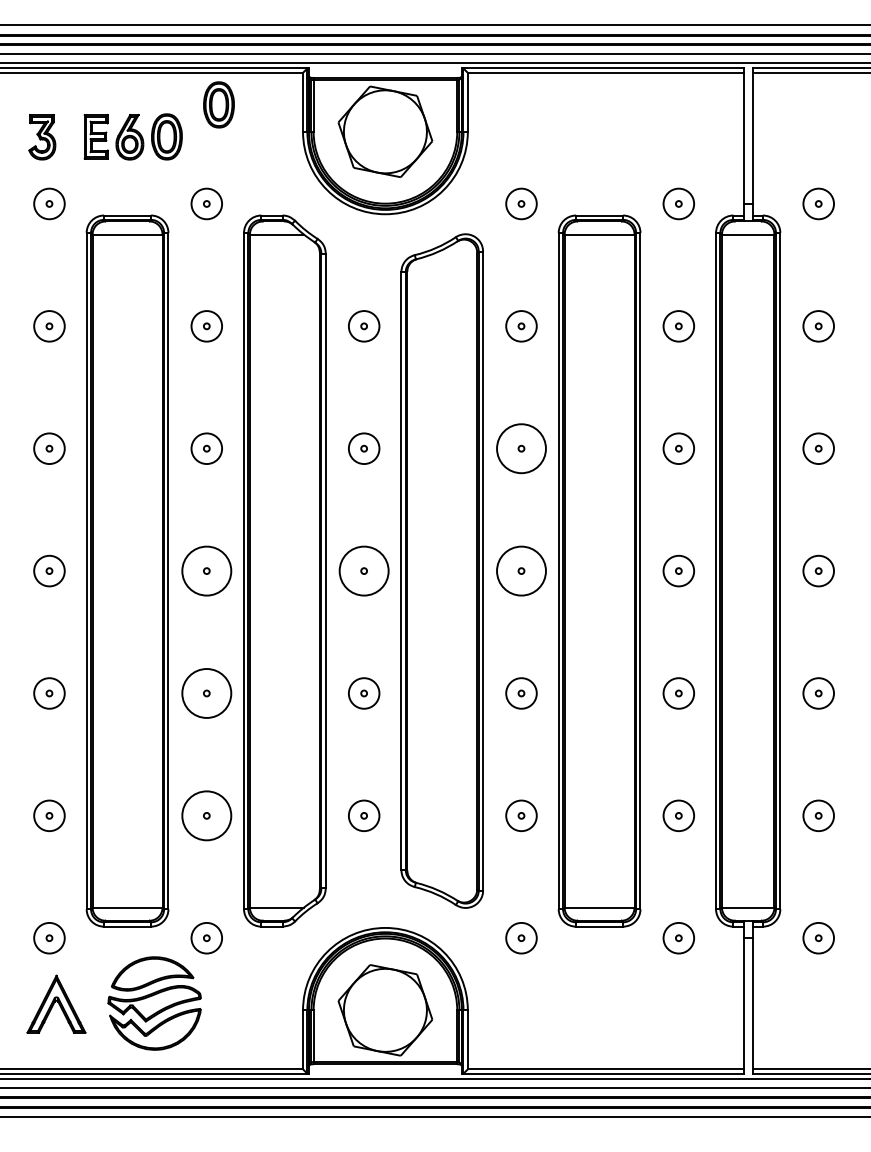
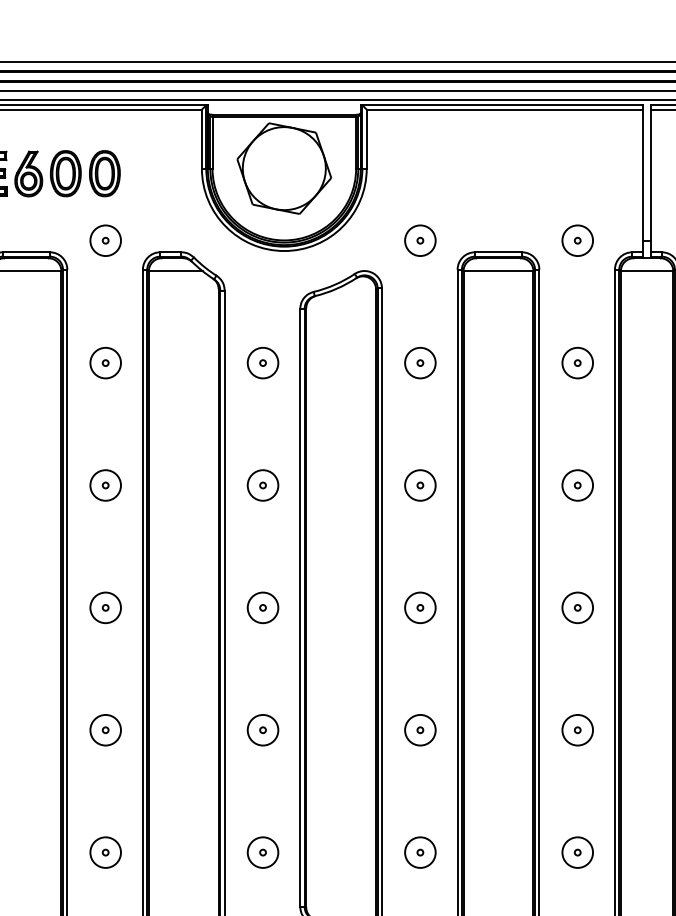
part: (218, 104) -> (104, 173), moved
circle: (521, 448) -> (420, 485), size x0.62
circle: (206, 570) -> (105, 607), size x0.62
circle: (363, 570) -> (262, 607), size x0.62
circle: (521, 570) -> (420, 607), size x0.62
circle: (206, 693) -> (105, 730), size x0.62
circle: (206, 815) -> (105, 852), size x0.62

